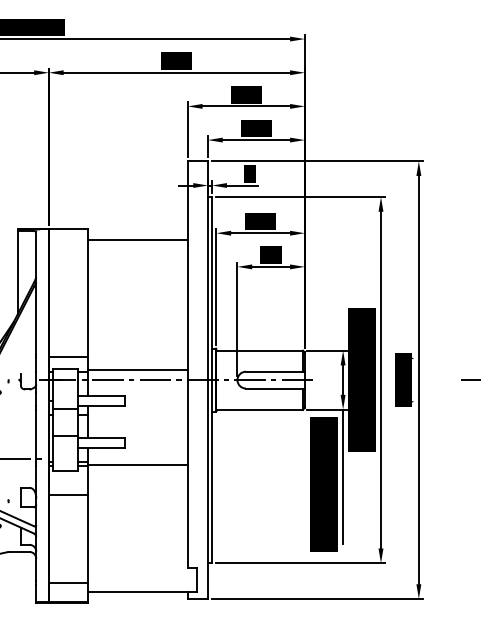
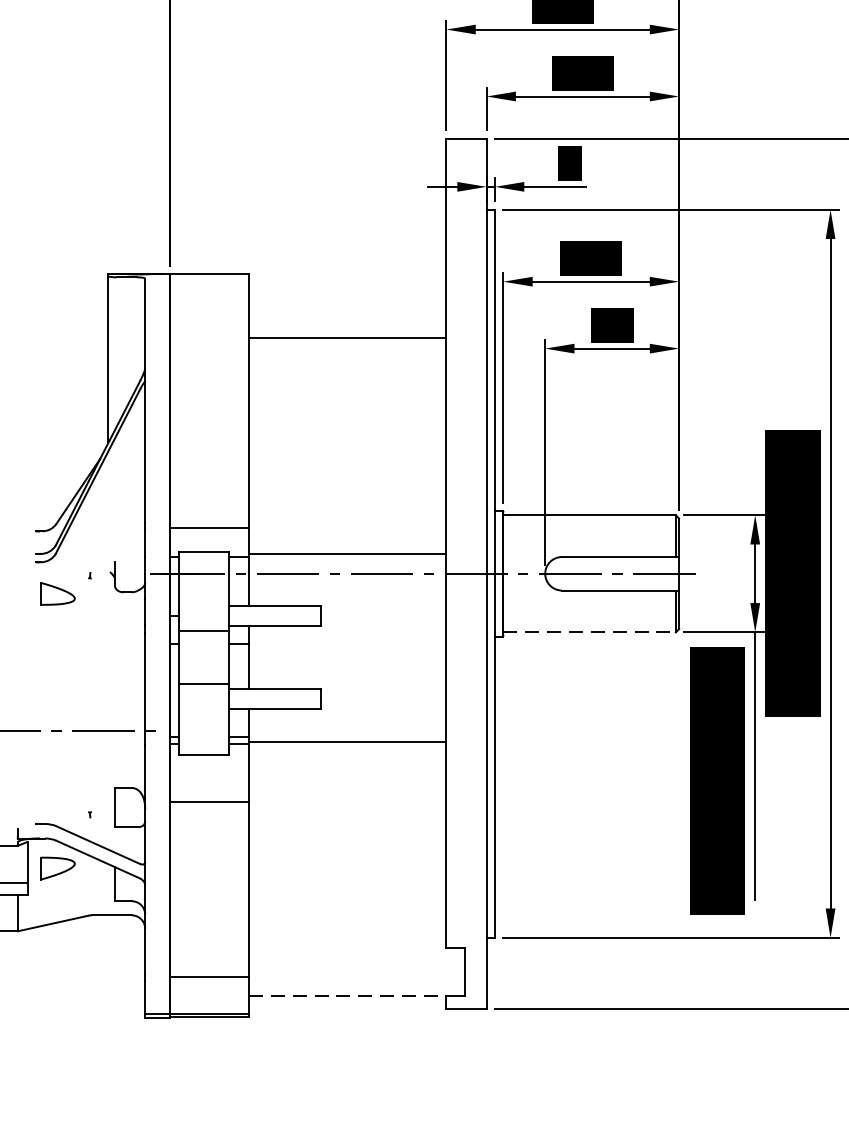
line: (137, 240) -> (346, 337), moved
line: (260, 409) -> (590, 632), solid -> dashed
line: (138, 592) -> (348, 996), solid -> dashed

